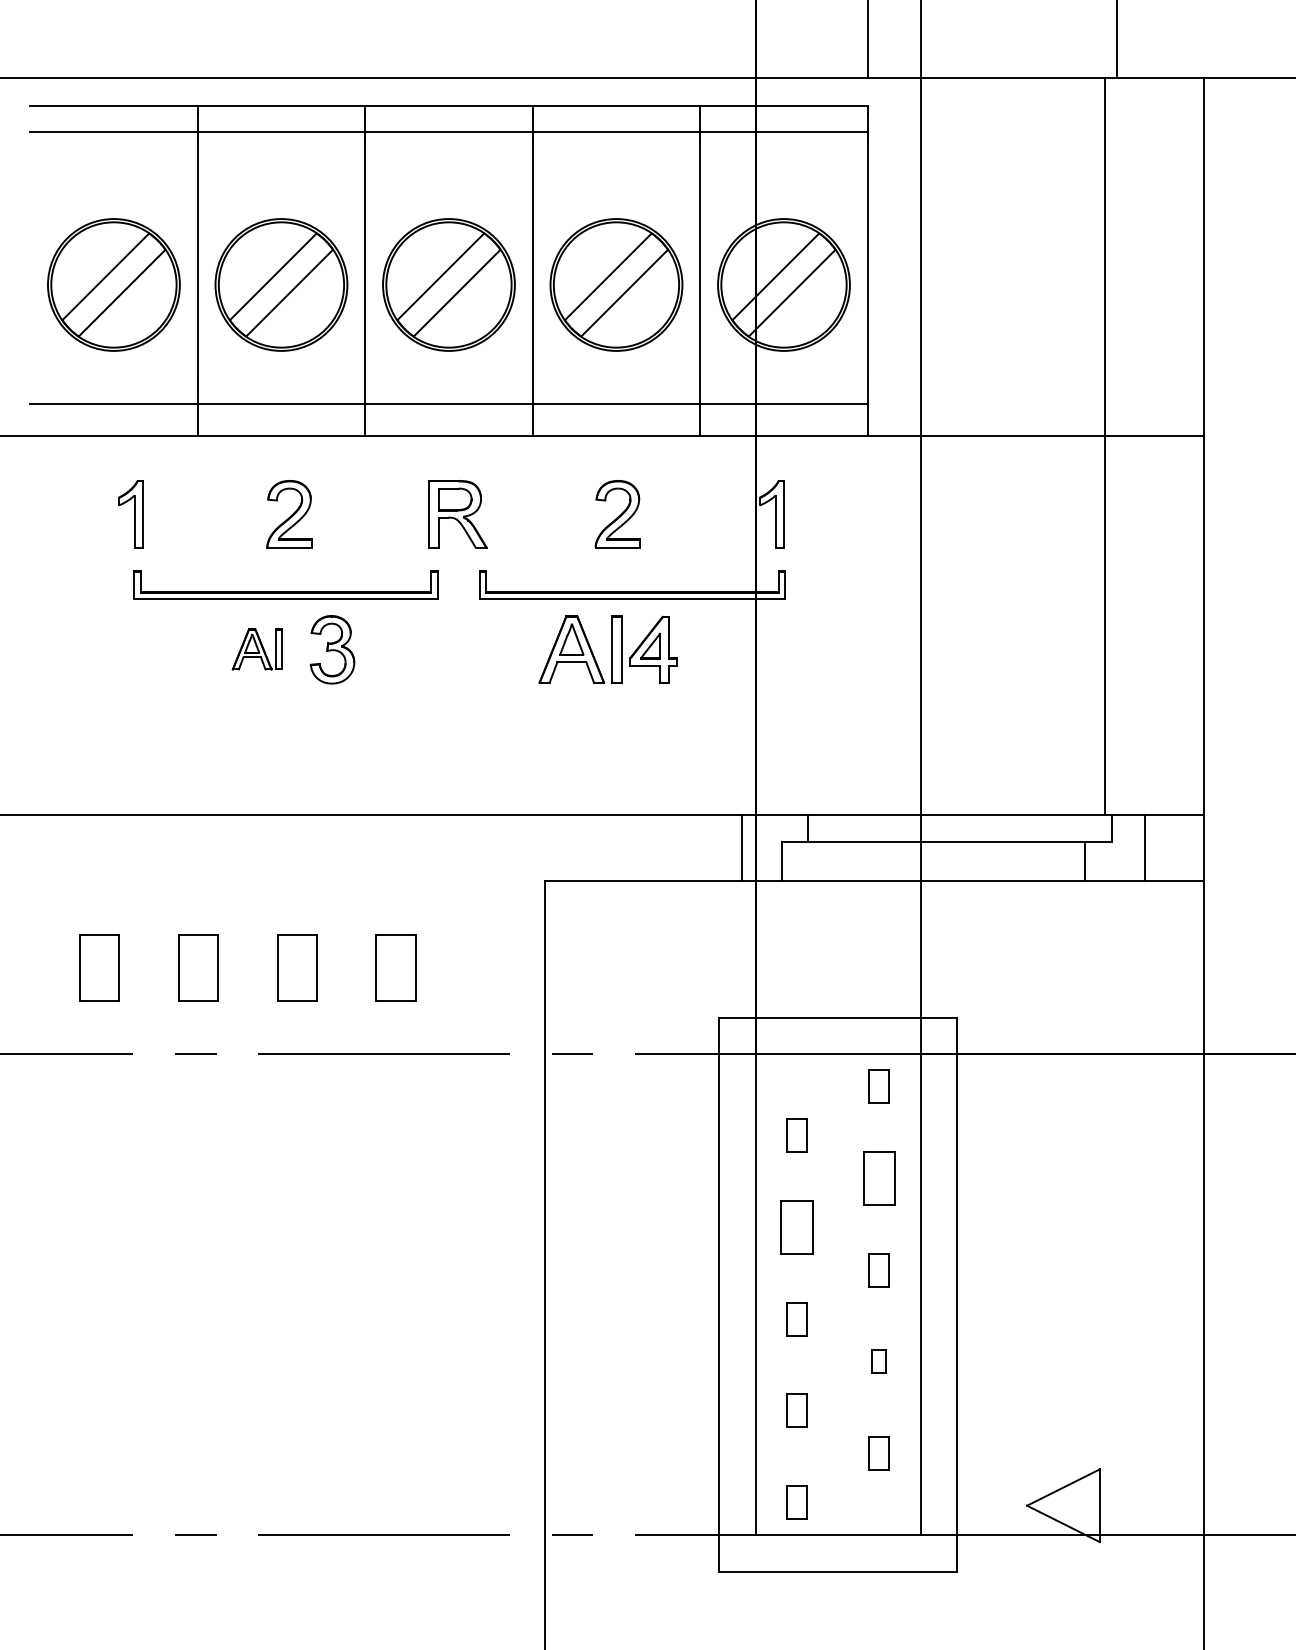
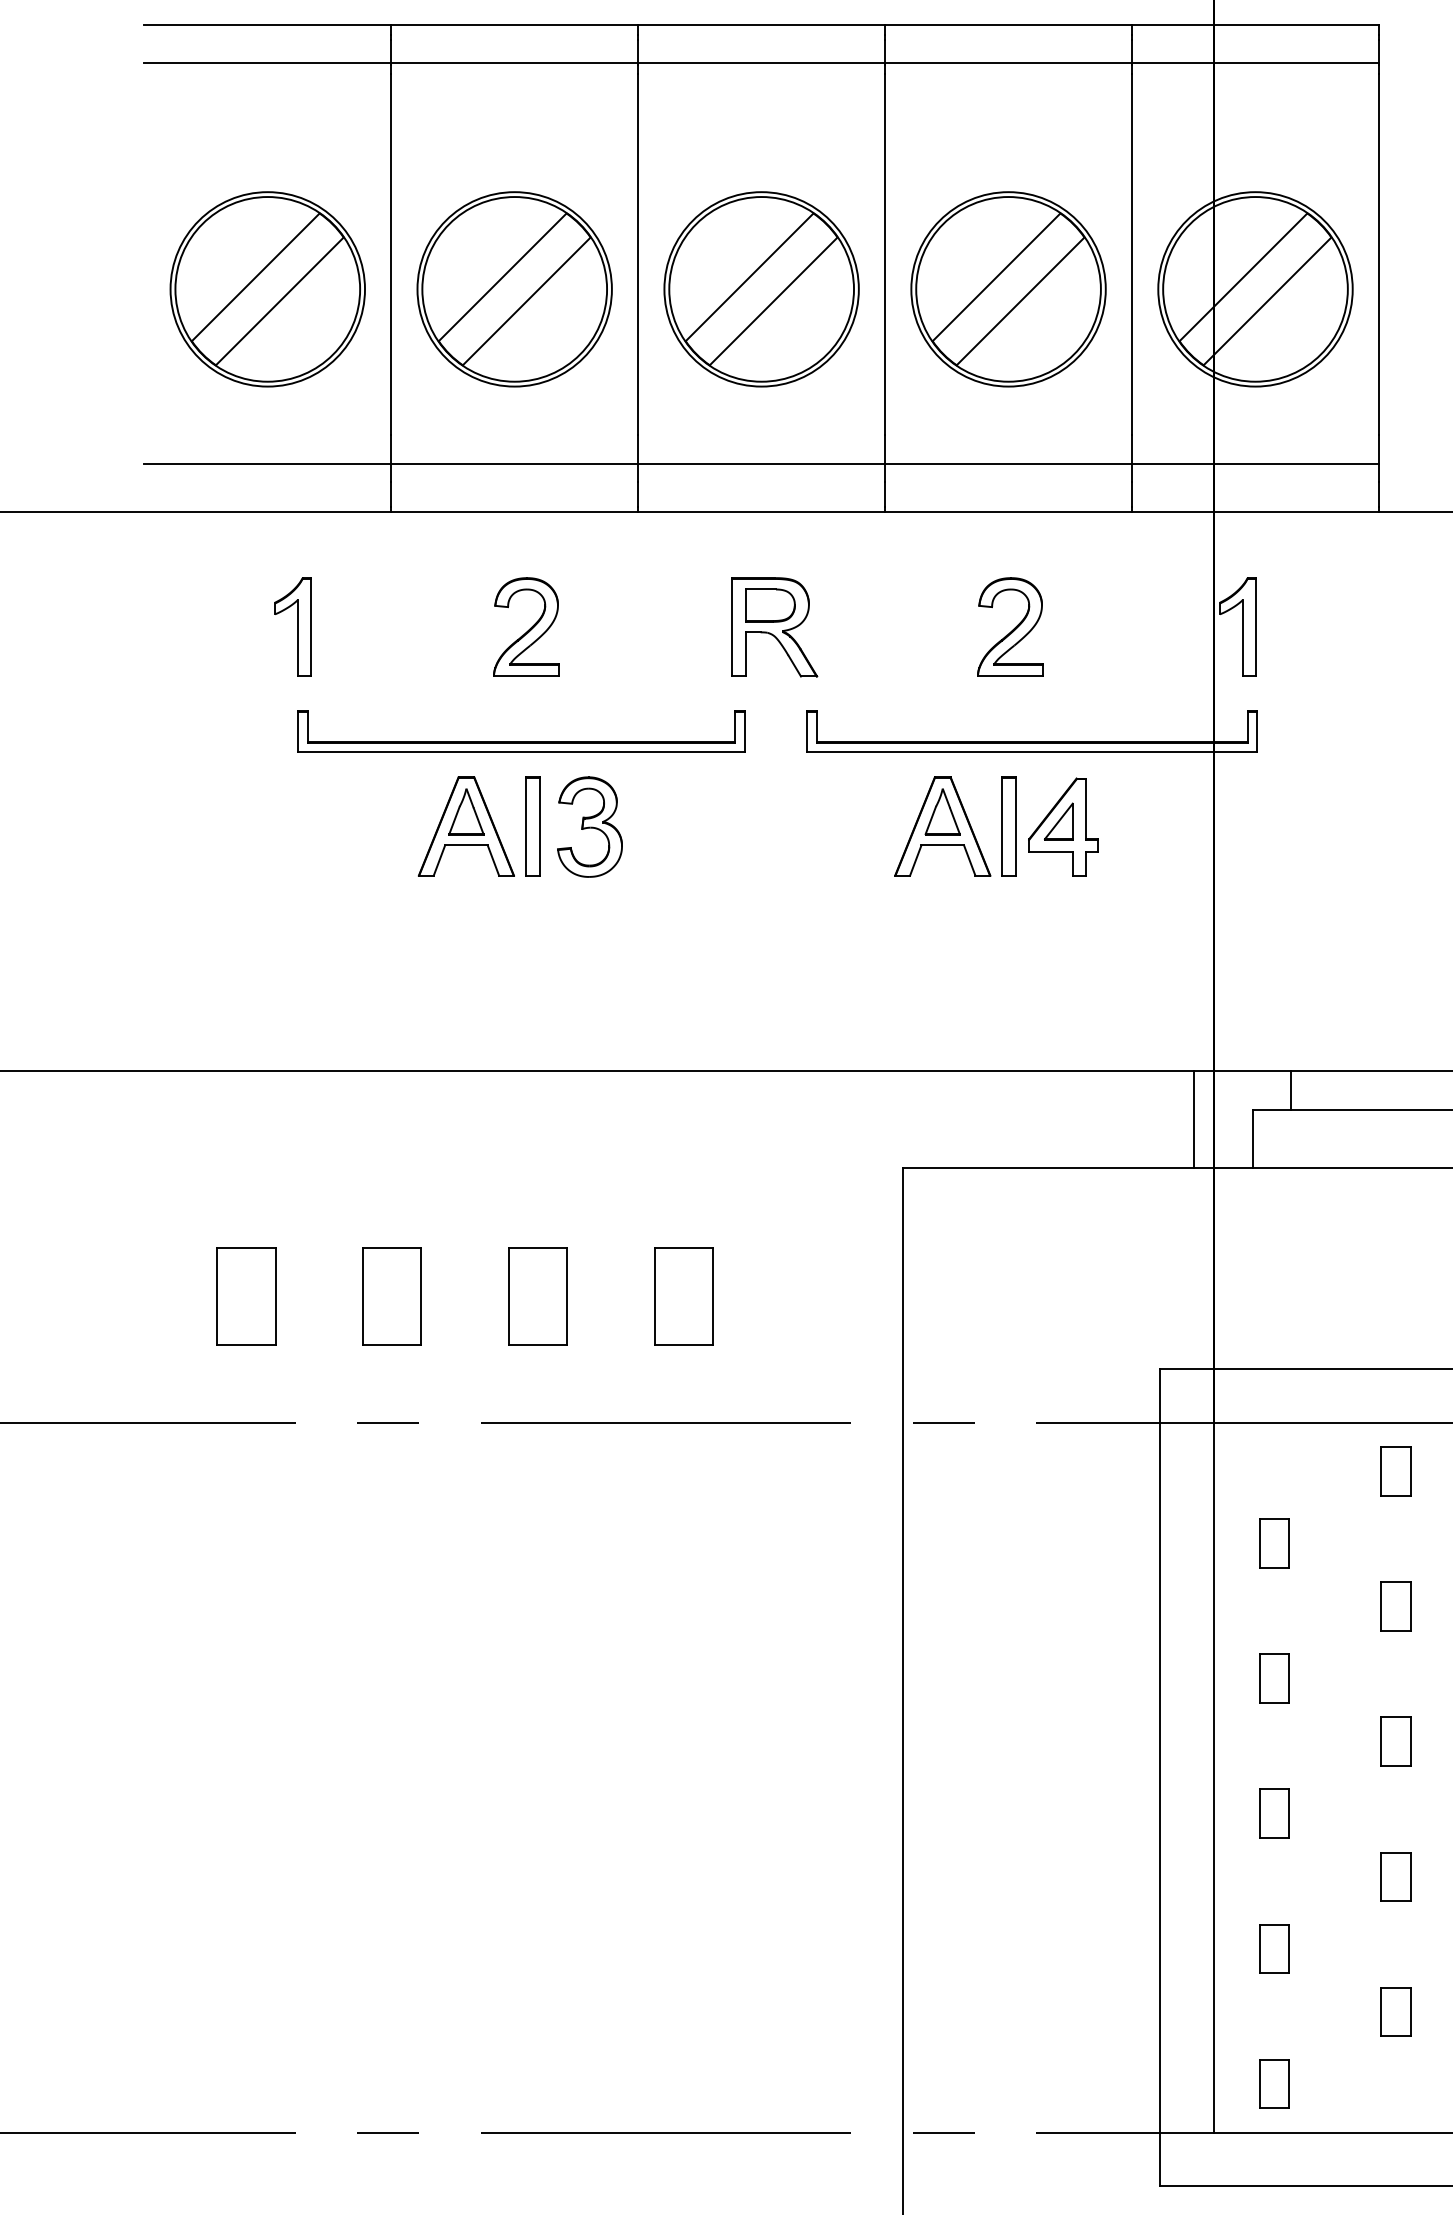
part: (257, 649) -> (479, 826), size x1.67
part: (878, 1178) -> (1394, 1606), size x0.62
part: (796, 1227) -> (1273, 1678), size x0.62
part: (878, 1361) -> (1394, 1876), size x1.43

